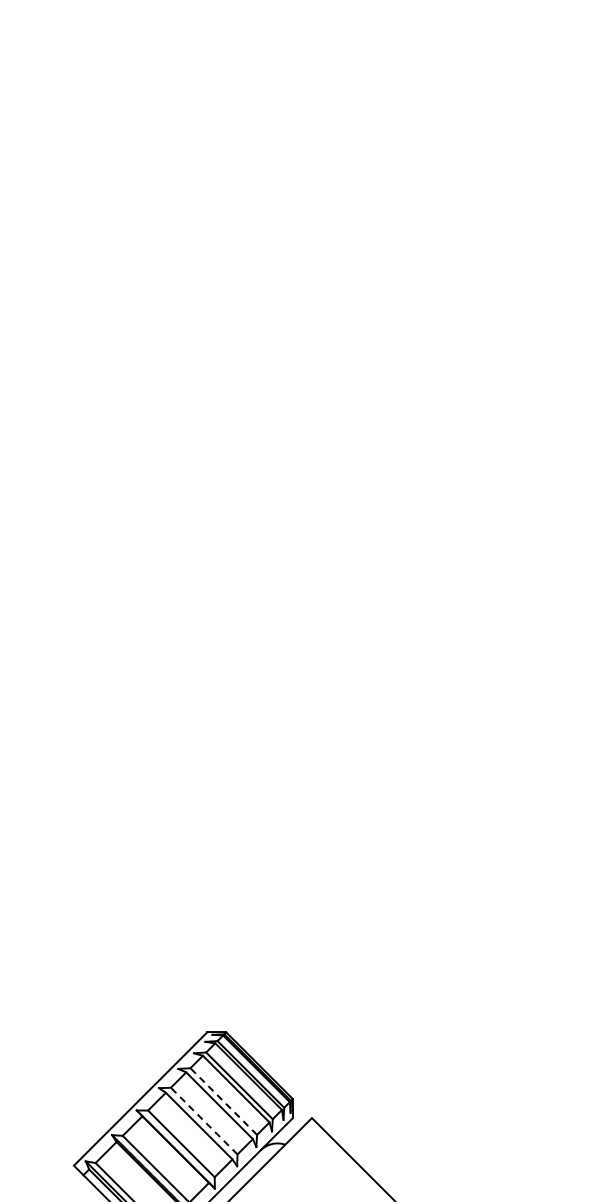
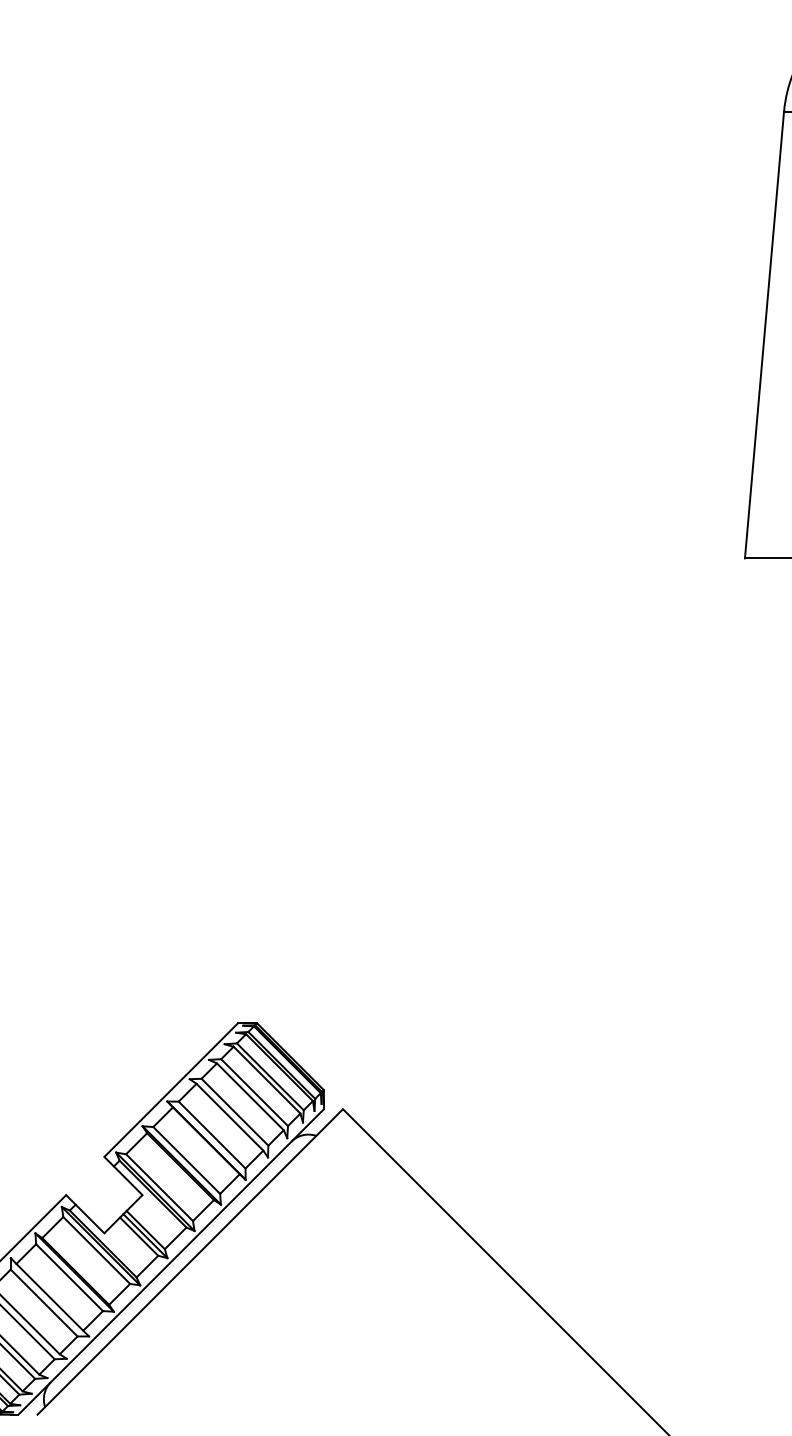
line: (223, 1101) -> (254, 1092), dashed -> solid
line: (203, 1120) -> (234, 1111), dashed -> solid

